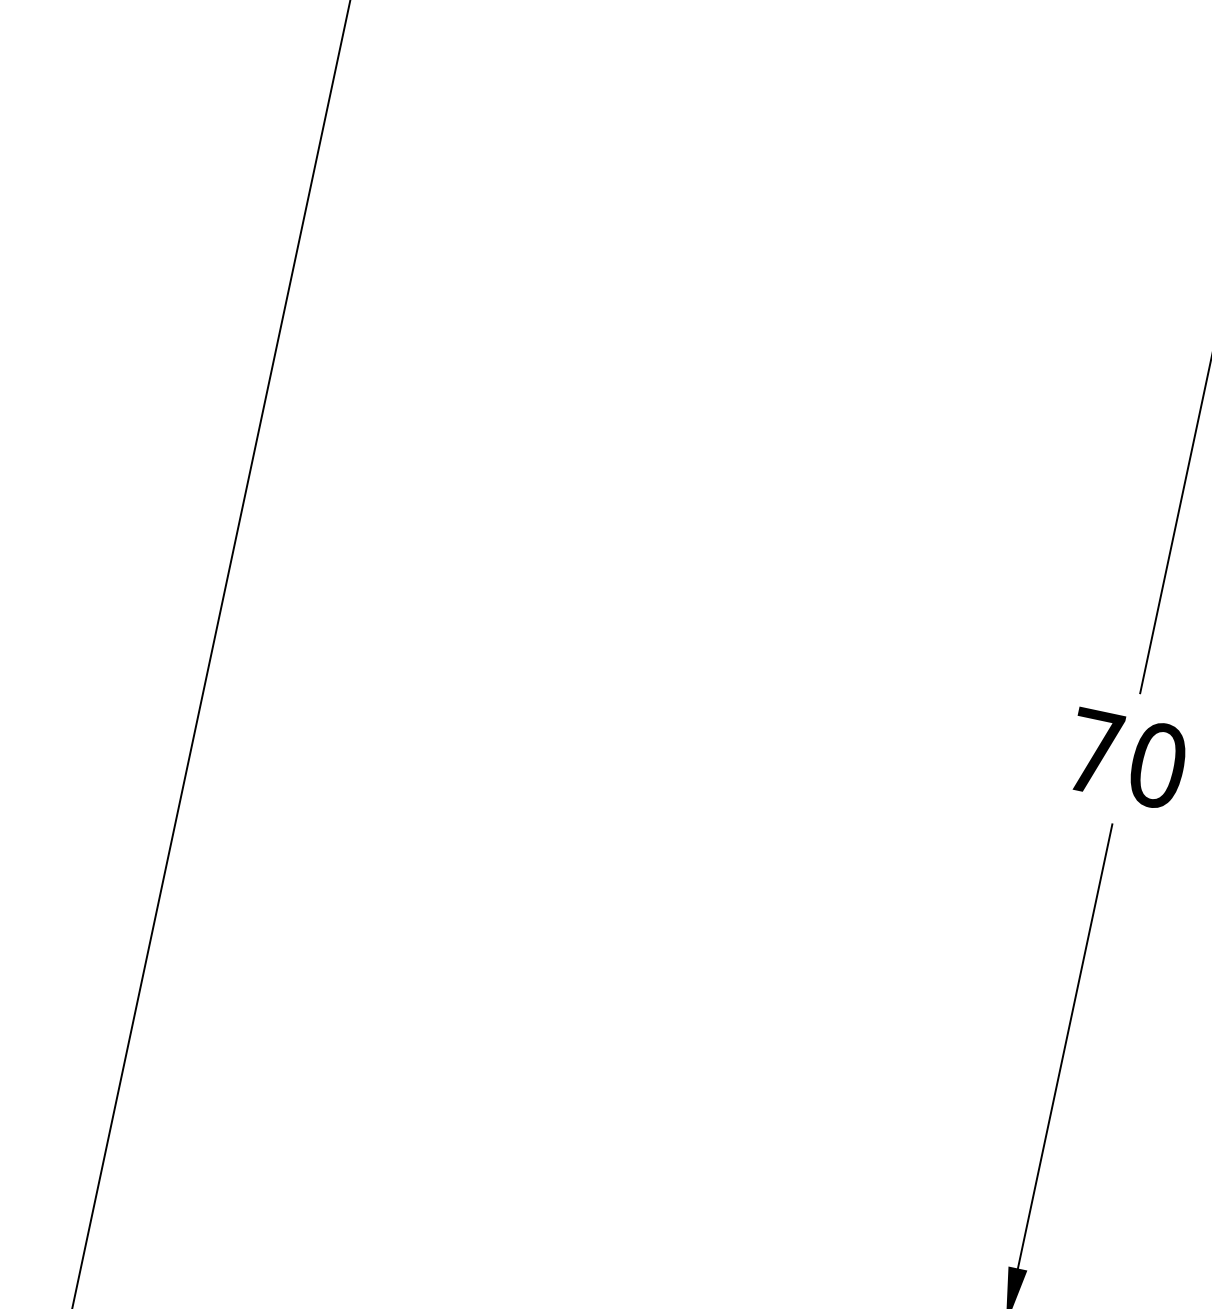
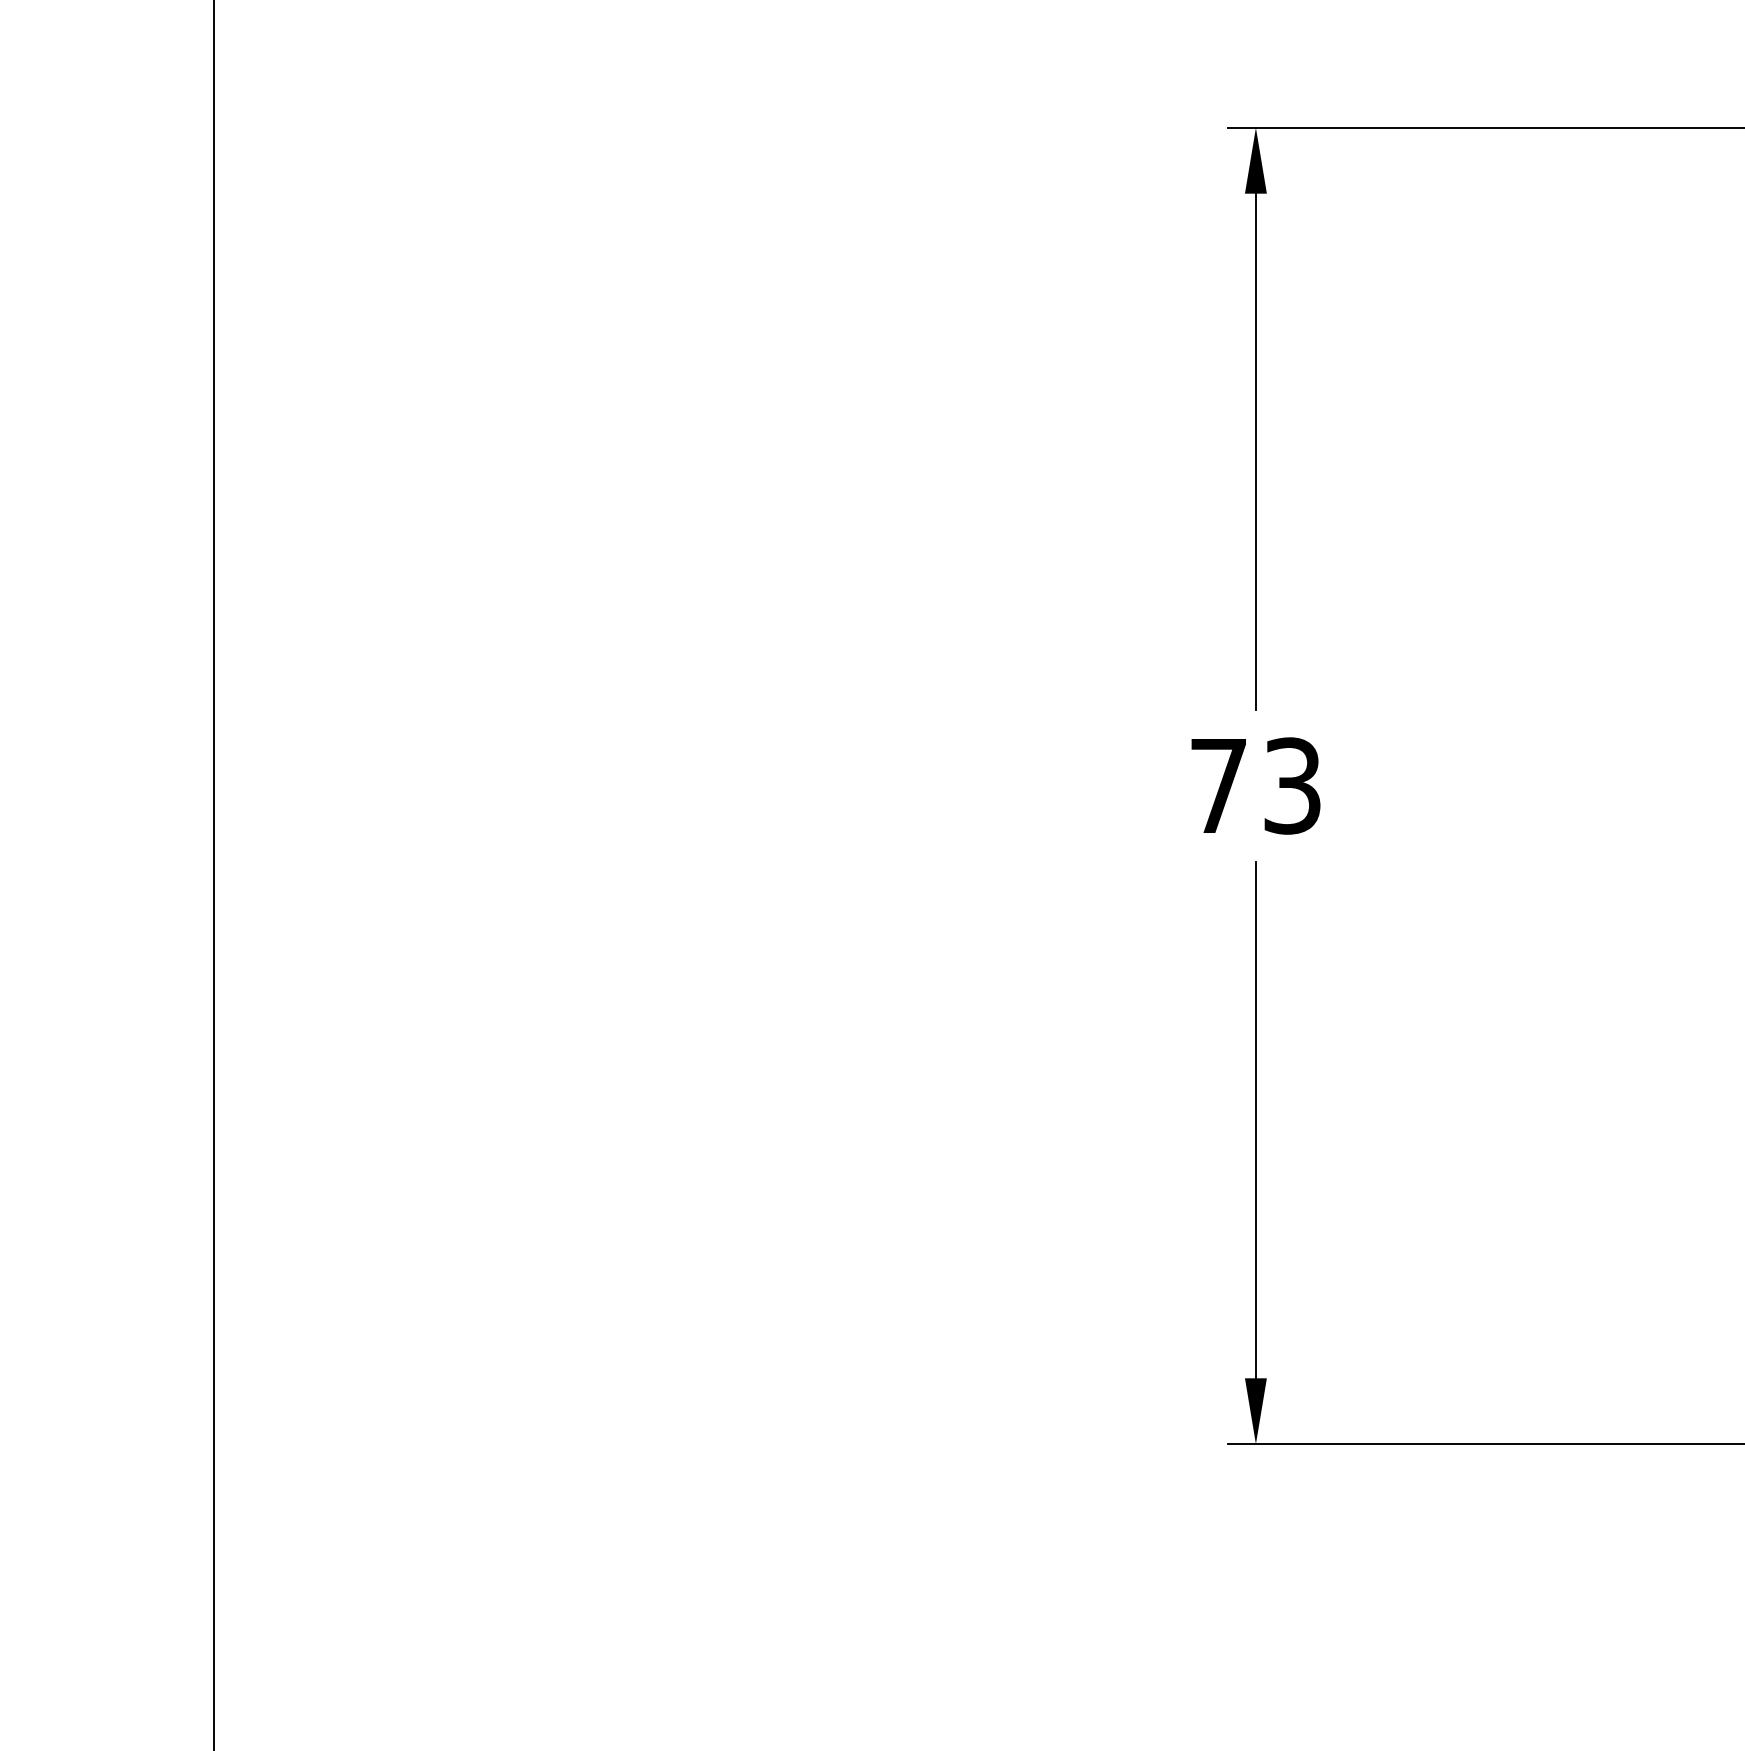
text: (1157, 765) -> (1292, 785), 70 -> 73

